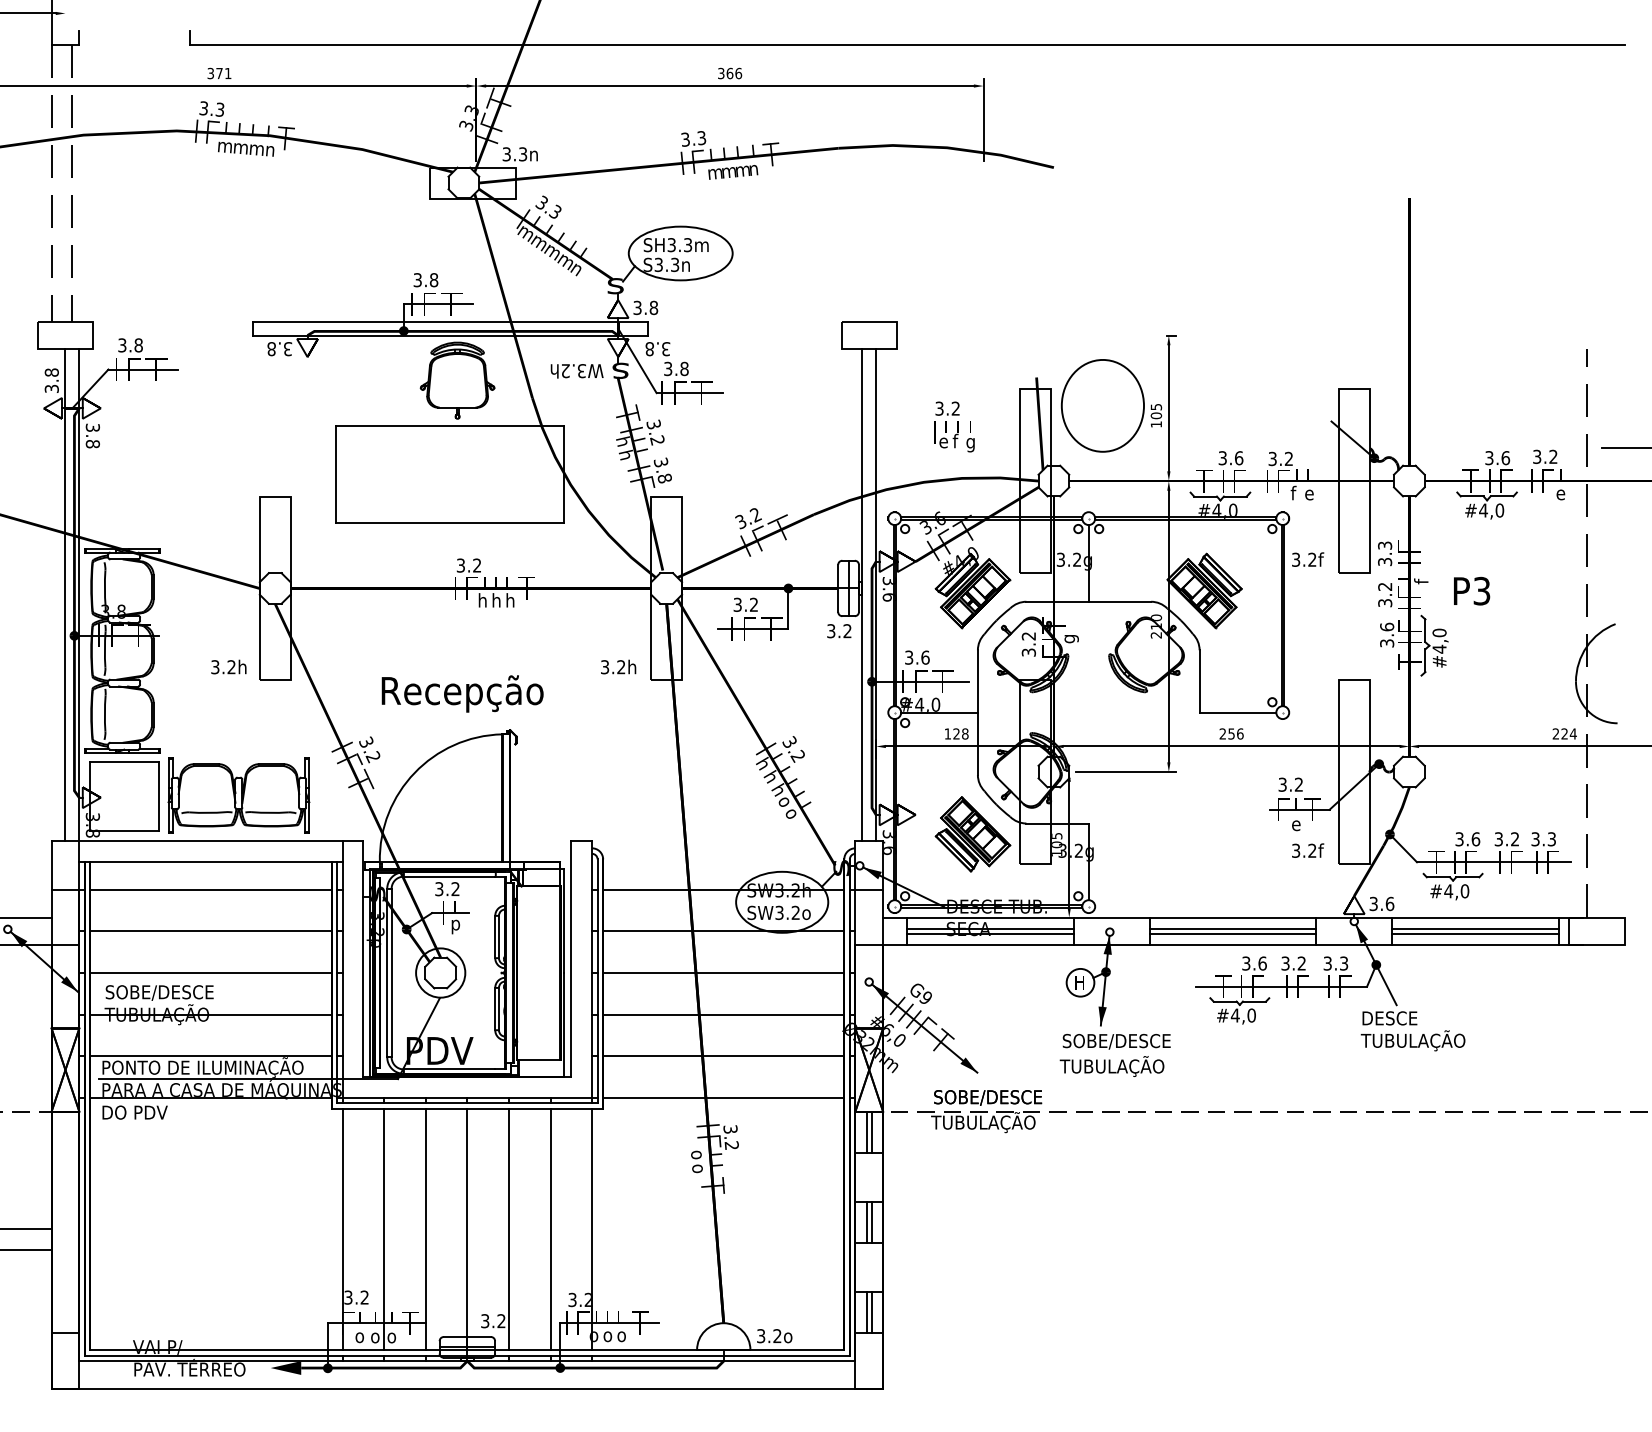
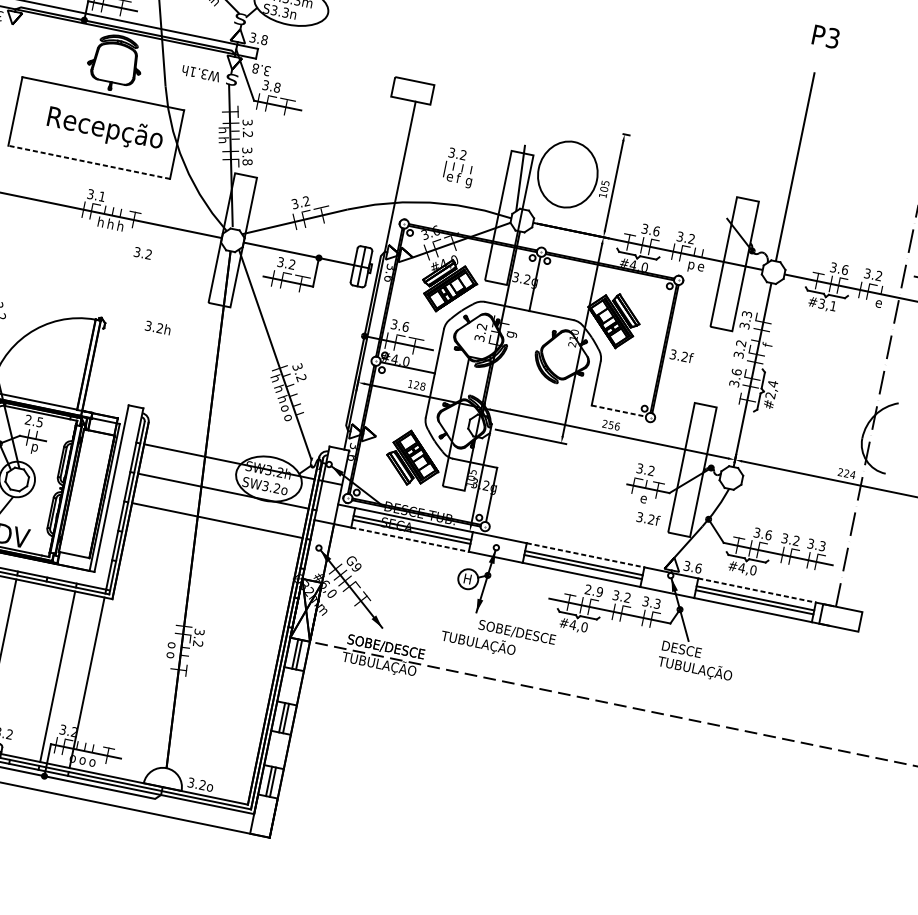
text: (565, 371) -> (192, 72), W3.2h -> W3.1h
text: (1295, 494) -> (691, 265), f -> p
text: (1491, 510) -> (827, 304), #4,0 -> #3,1
line: (449, 522) -> (88, 162), solid -> dashed
text: (1308, 559) -> (682, 356), moved
text: (477, 565) -> (102, 196), 3.2 -> 3.1
text: (1472, 590) -> (826, 36), moved
line: (862, 595) -> (370, 273), removed
text: (839, 631) -> (143, 253), moved
text: (1439, 640) -> (771, 389), #4,0 -> #2,4
text: (618, 666) -> (158, 327), moved
text: (462, 693) -> (105, 129), moved
line: (1238, 712) -> (619, 411), solid -> dashed
text: (447, 889) -> (34, 421), 3.2 -> 2.5
line: (1233, 917) -> (585, 555), solid -> dashed
line: (1476, 917) -> (757, 590), solid -> dashed
line: (991, 945) -> (410, 539), solid -> dashed
text: (1254, 963) -> (594, 590), 3.6 -> 2.9
line: (723, 1014) -> (211, 549), removed
text: (1116, 1041) -> (517, 632), moved
line: (723, 1056) -> (205, 579), removed
line: (723, 1097) -> (199, 608), removed
line: (508, 1229) -> (27, 670), removed

